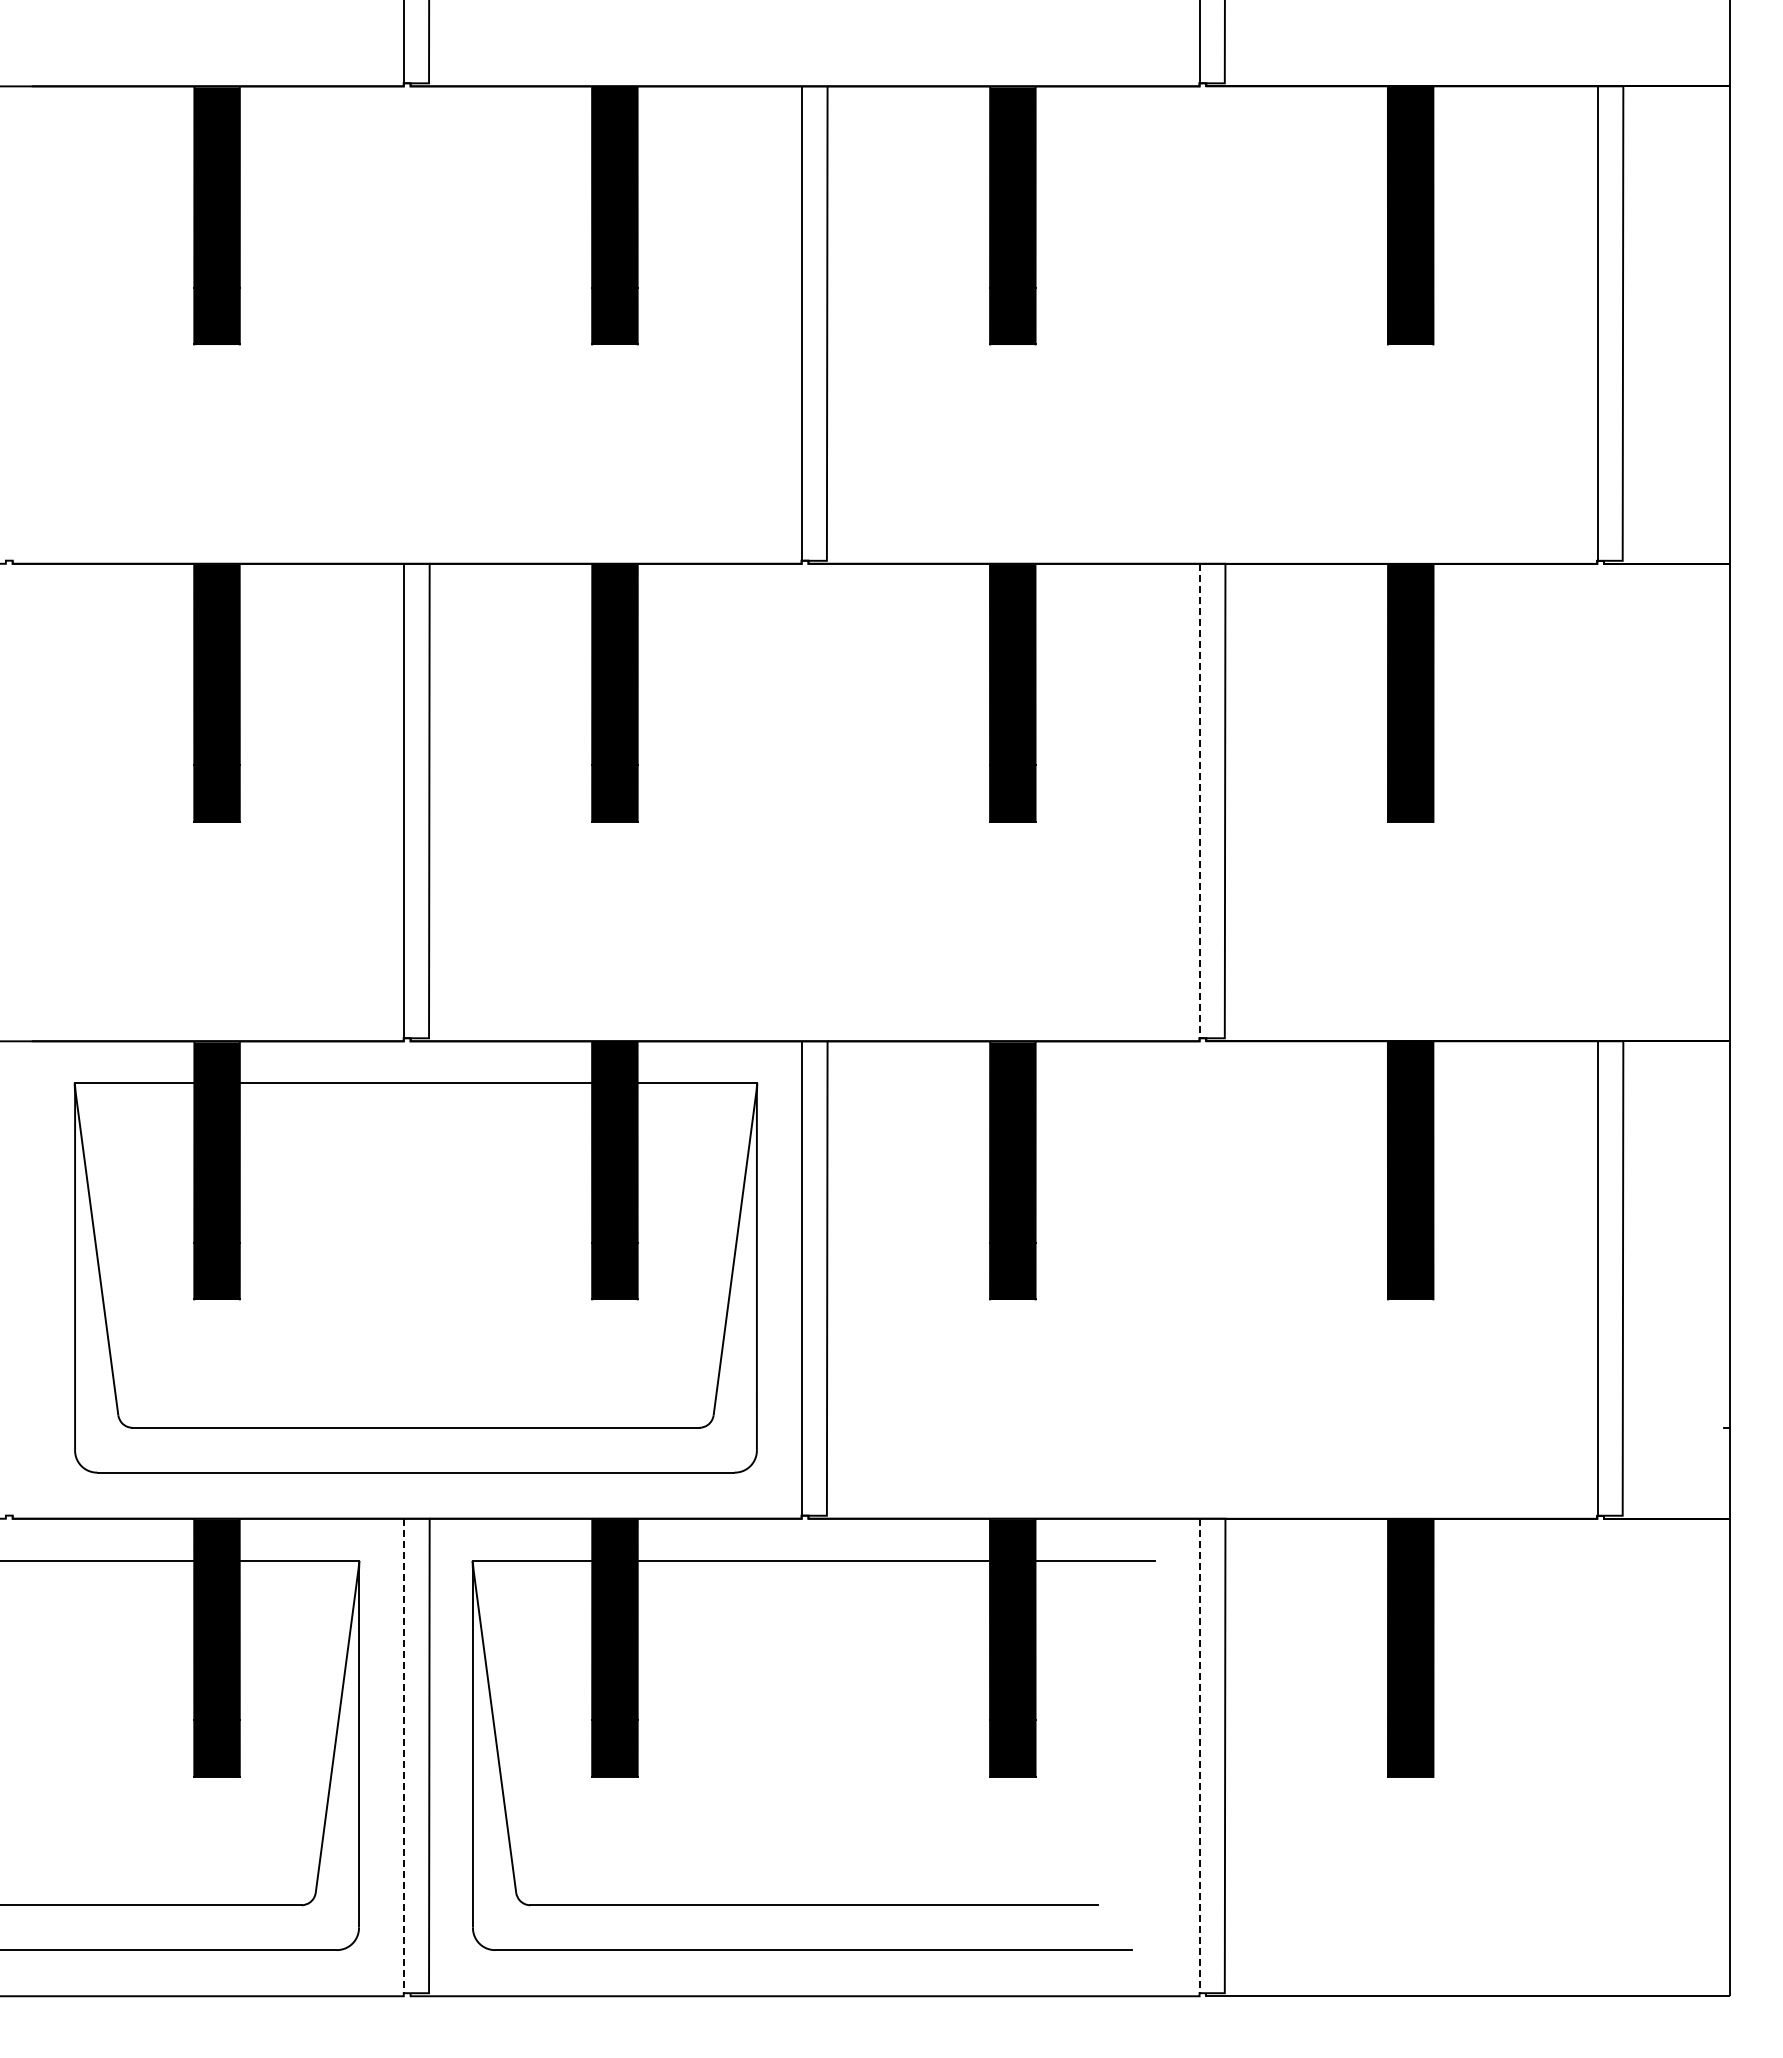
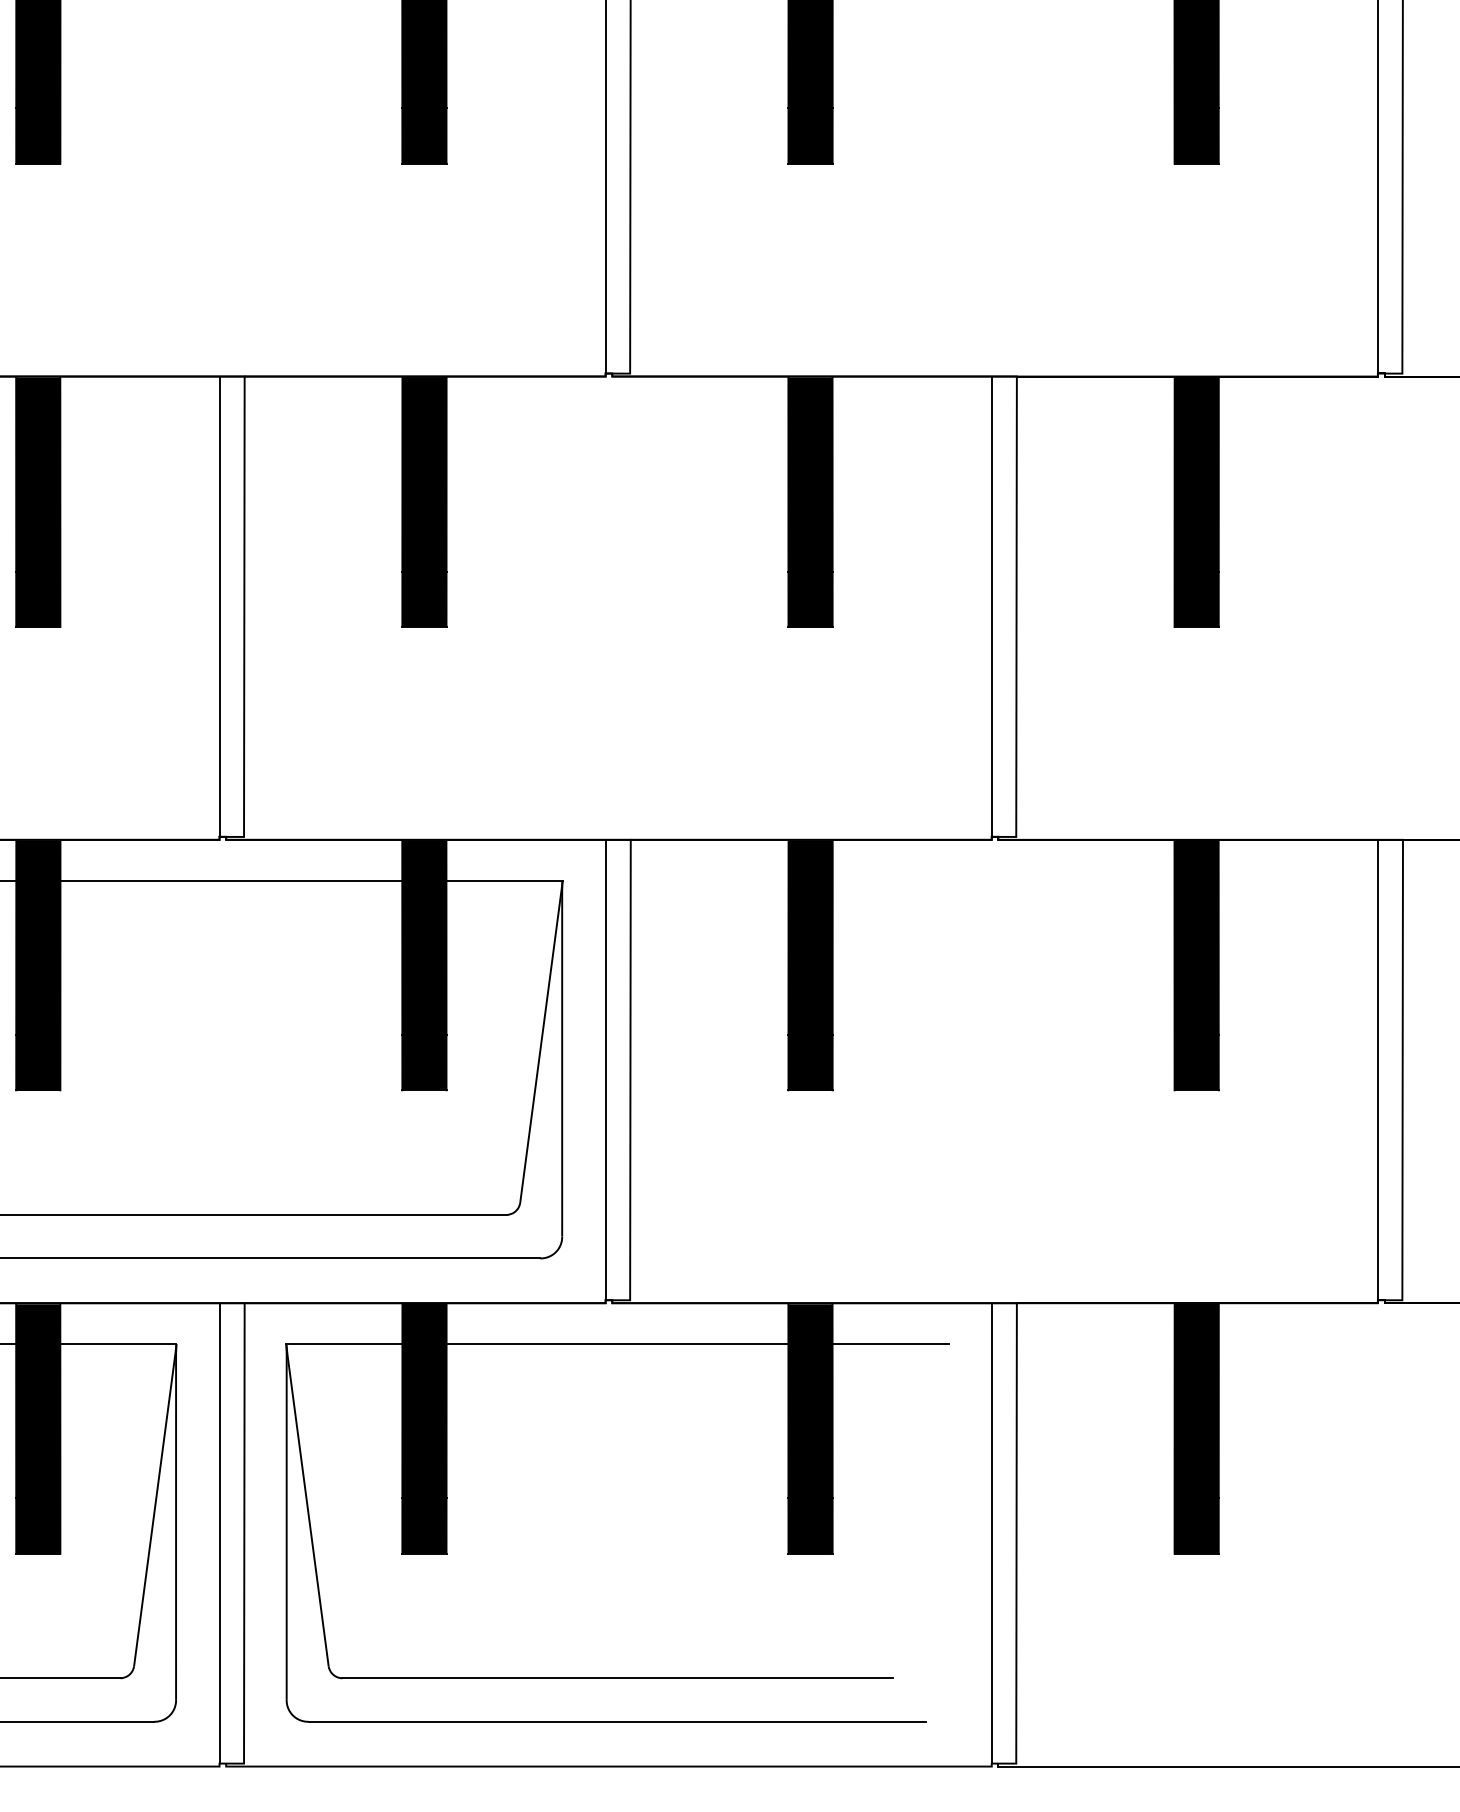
line: (1200, 801) -> (992, 607), dashed -> solid
line: (404, 1756) -> (220, 1533), dashed -> solid
line: (1200, 1756) -> (992, 1533), dashed -> solid

